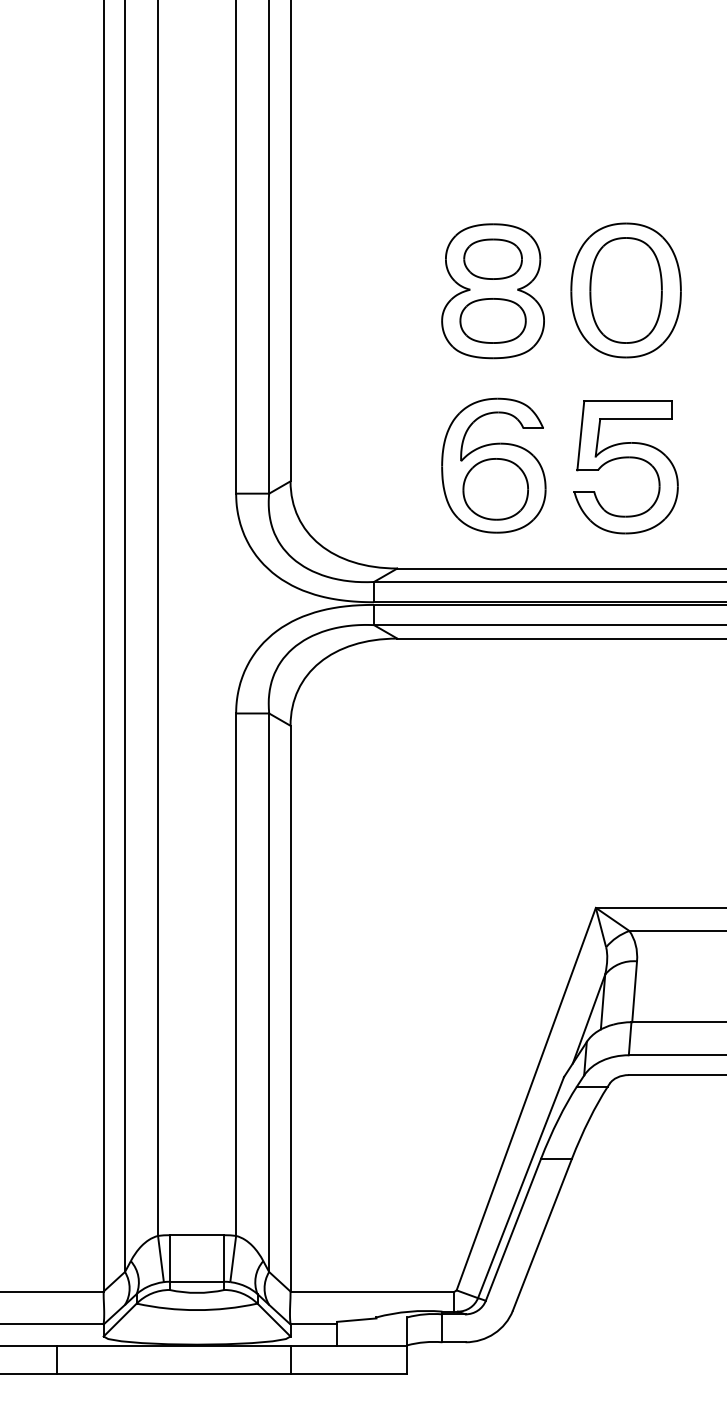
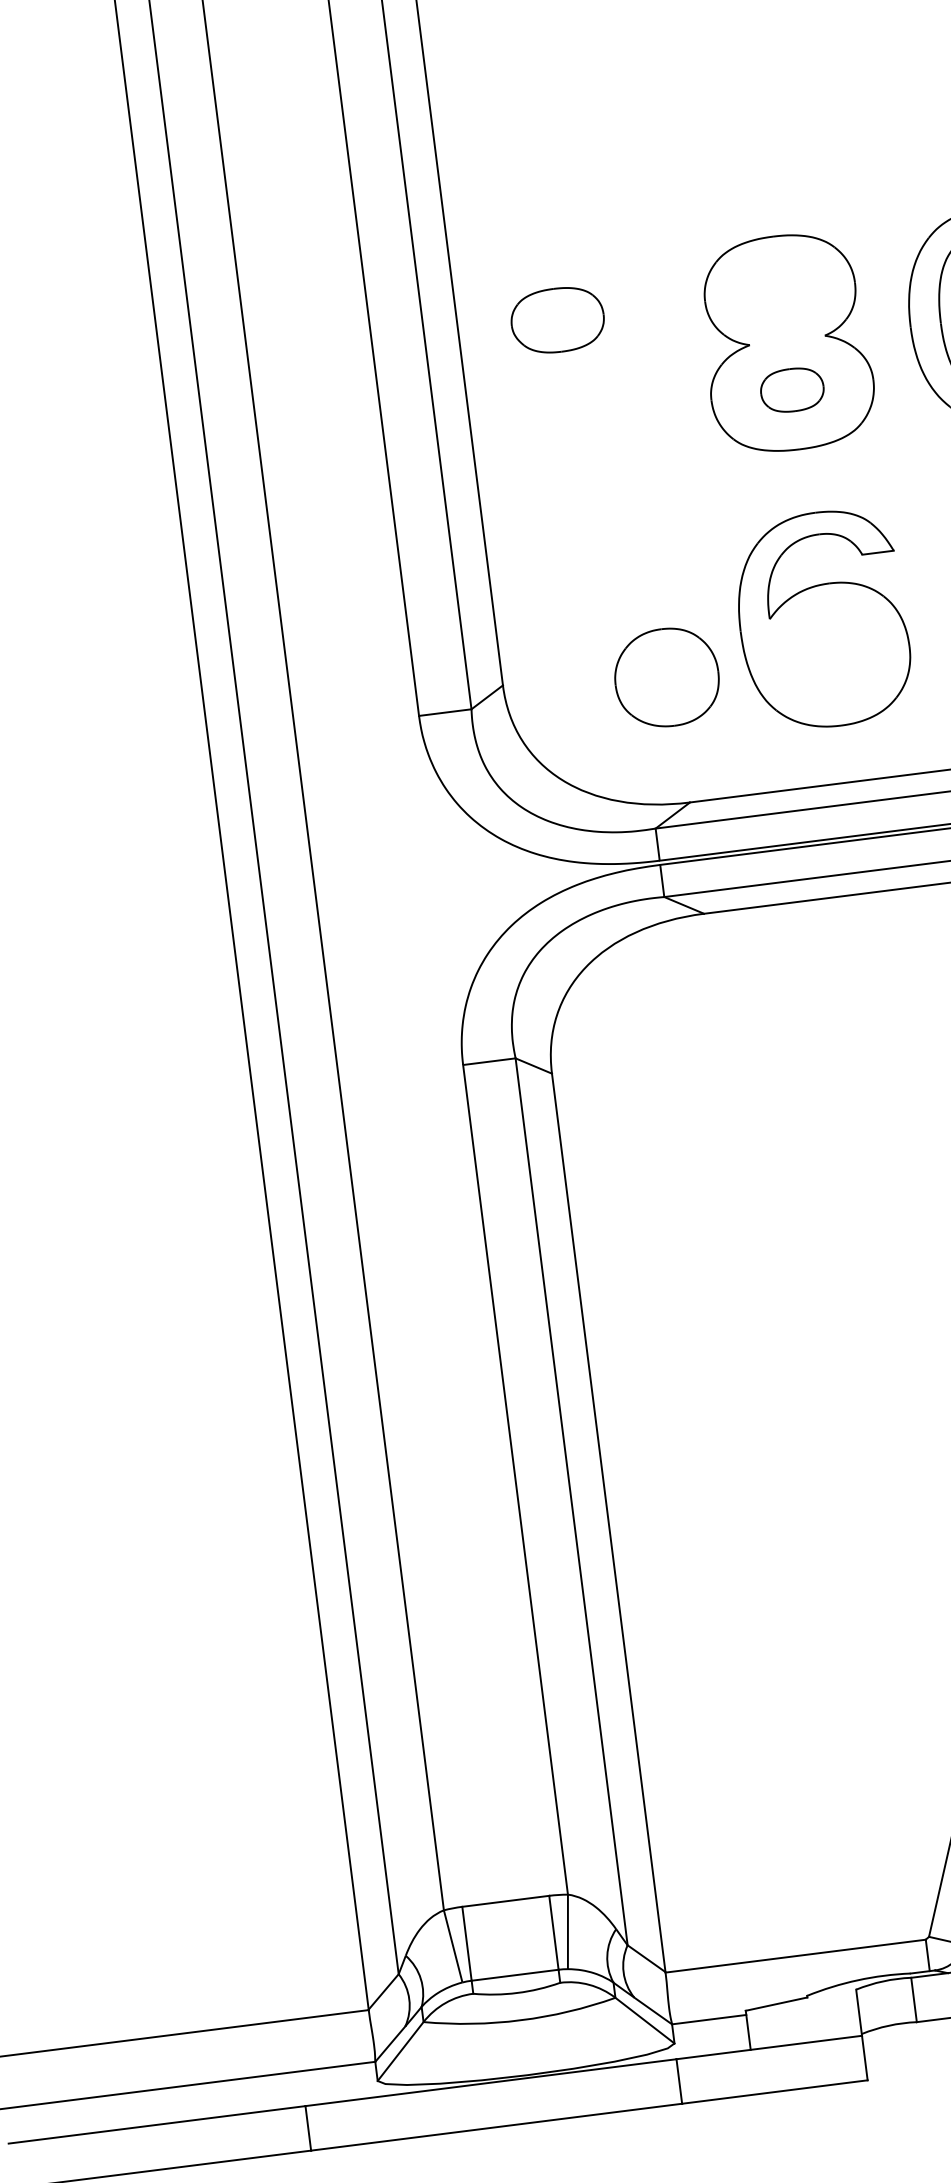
part: (492, 258) -> (556, 319), moved
part: (492, 320) -> (791, 389), size x0.6
part: (495, 489) -> (666, 677), moved

